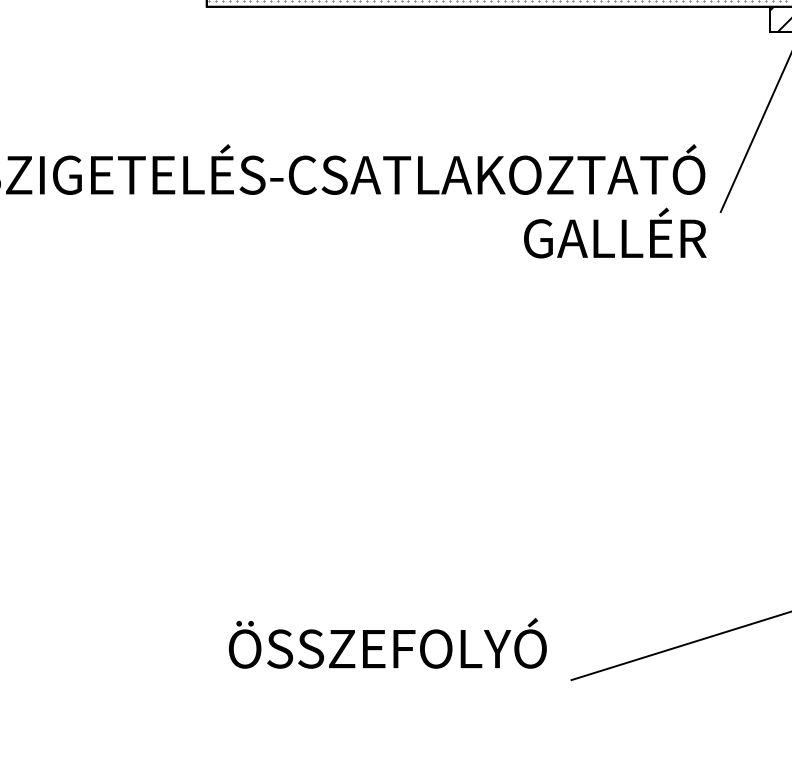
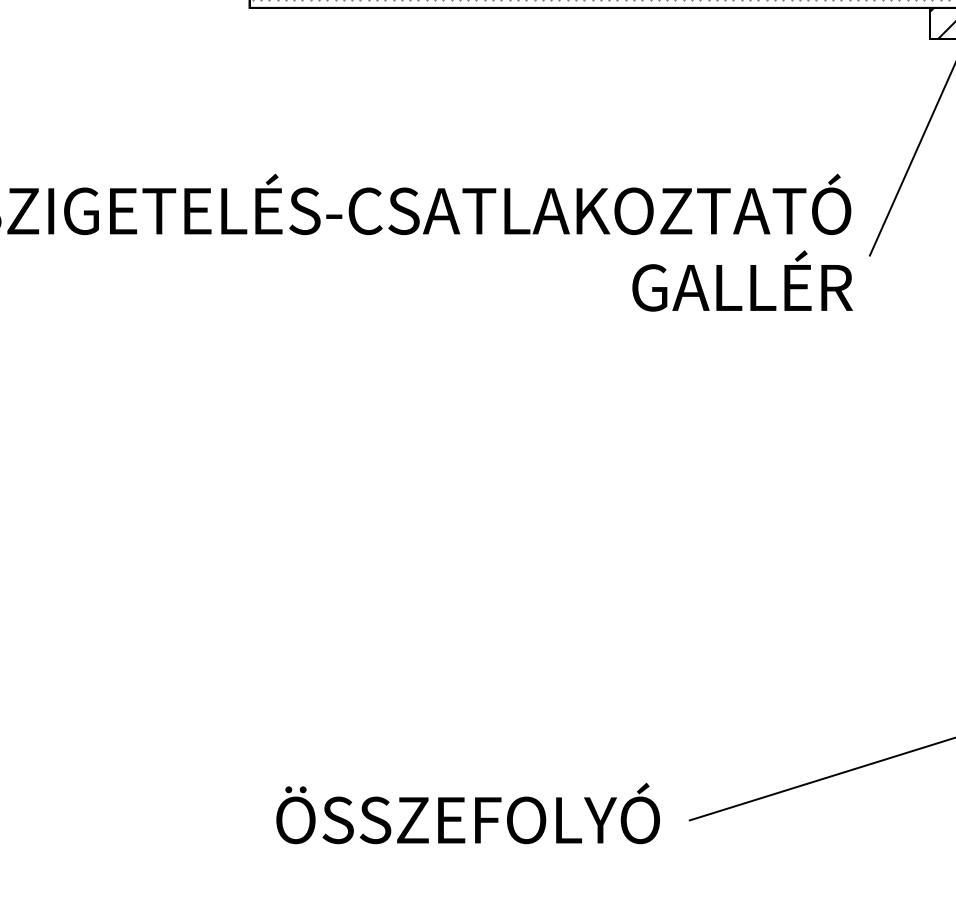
text: (387, 643) -> (467, 813), moved

